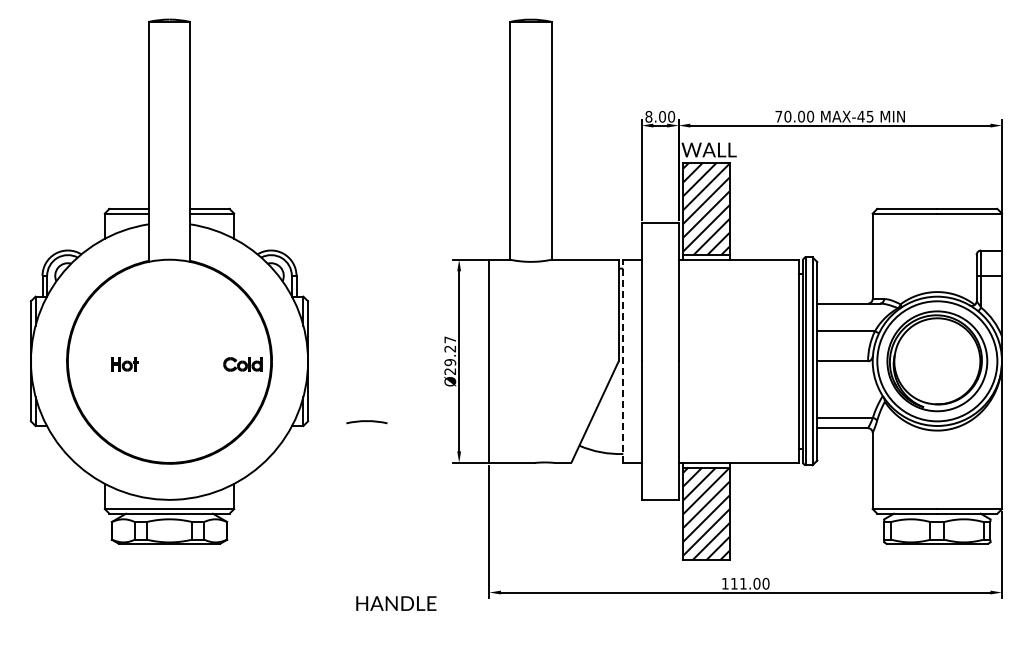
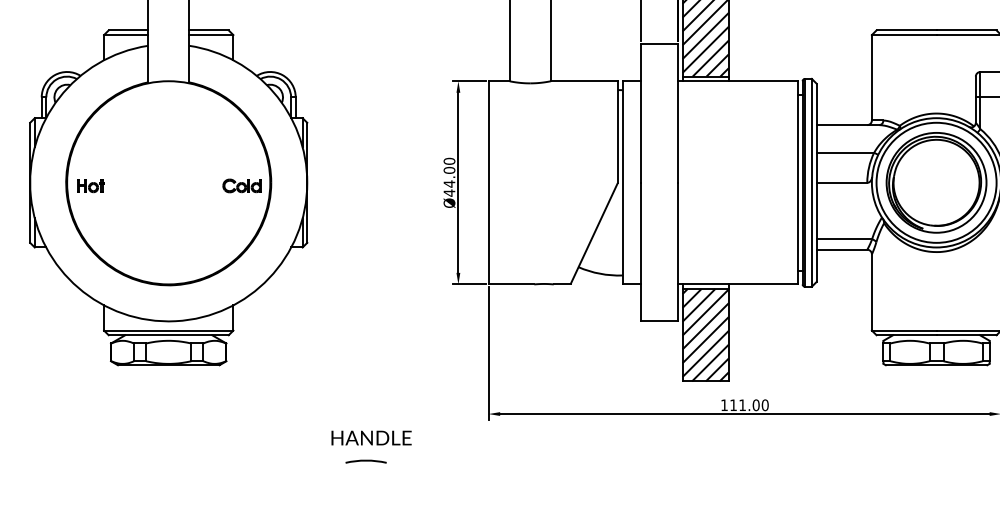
text: (450, 355) -> (449, 177), Ø29.27 -> Ø44.00
line: (623, 361) -> (622, 183), dashed -> solid
part: (124, 364) -> (90, 186), moved
arc: (366, 422) -> (365, 462), moved
text: (396, 603) -> (371, 438), moved

